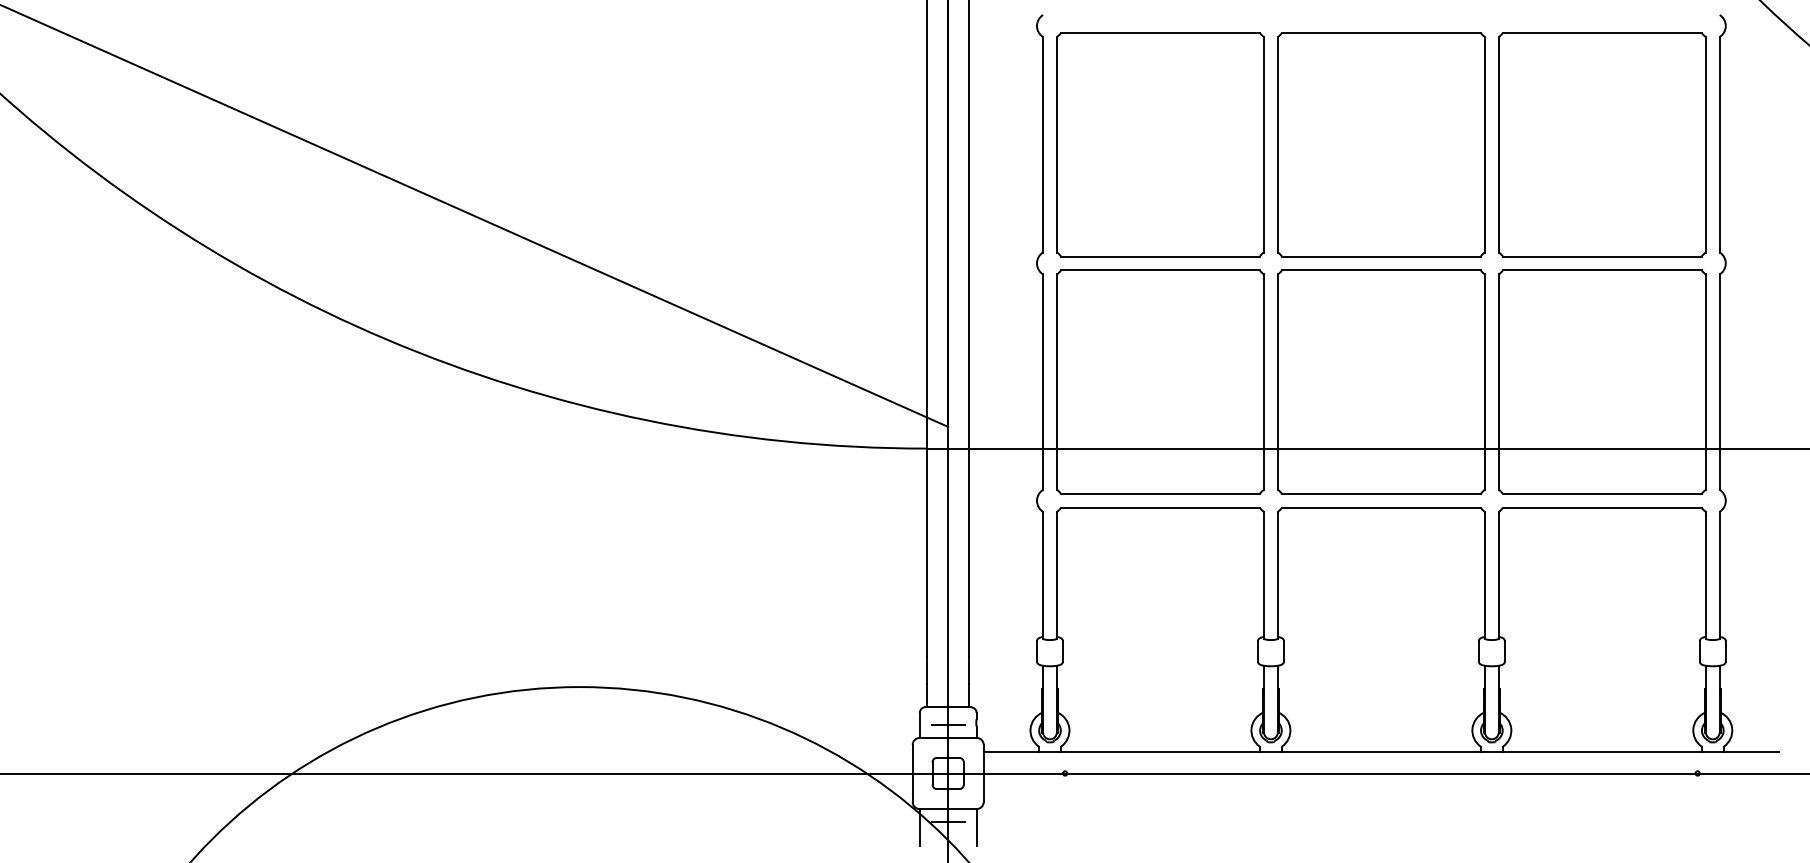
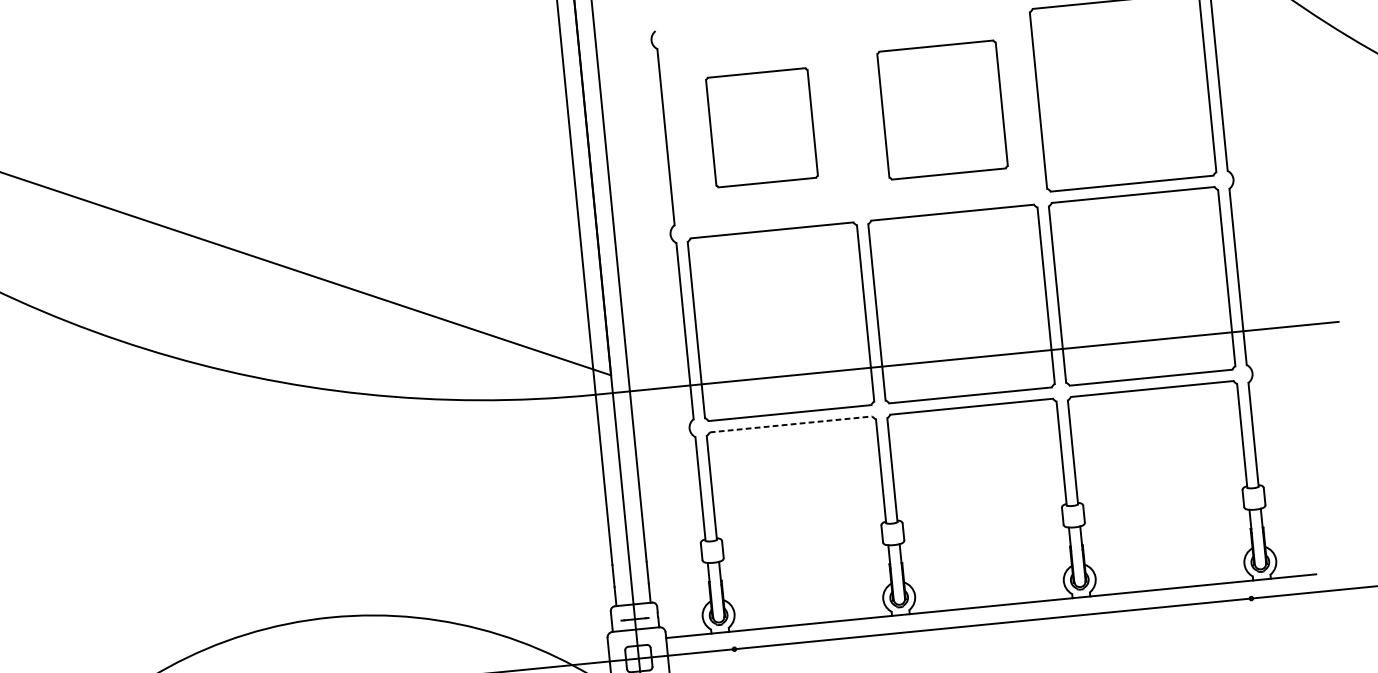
part: (1160, 144) -> (761, 127), size x0.6
part: (1381, 144) -> (942, 109), size x0.7
line: (1160, 507) -> (791, 424), solid -> dashed

